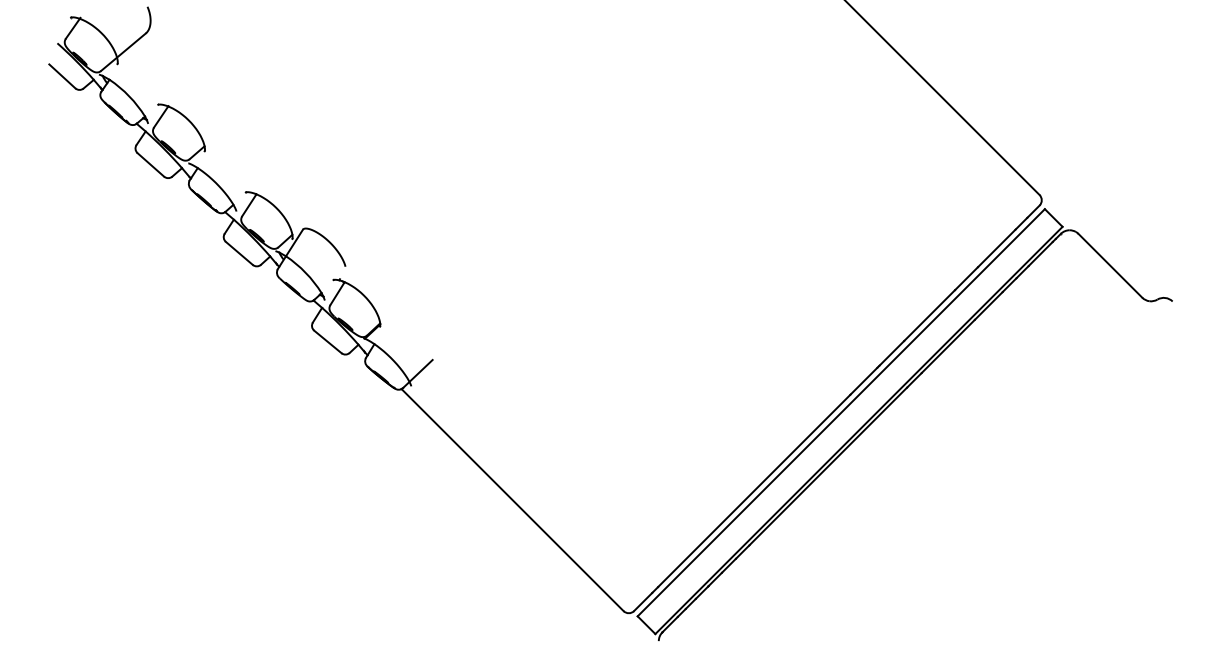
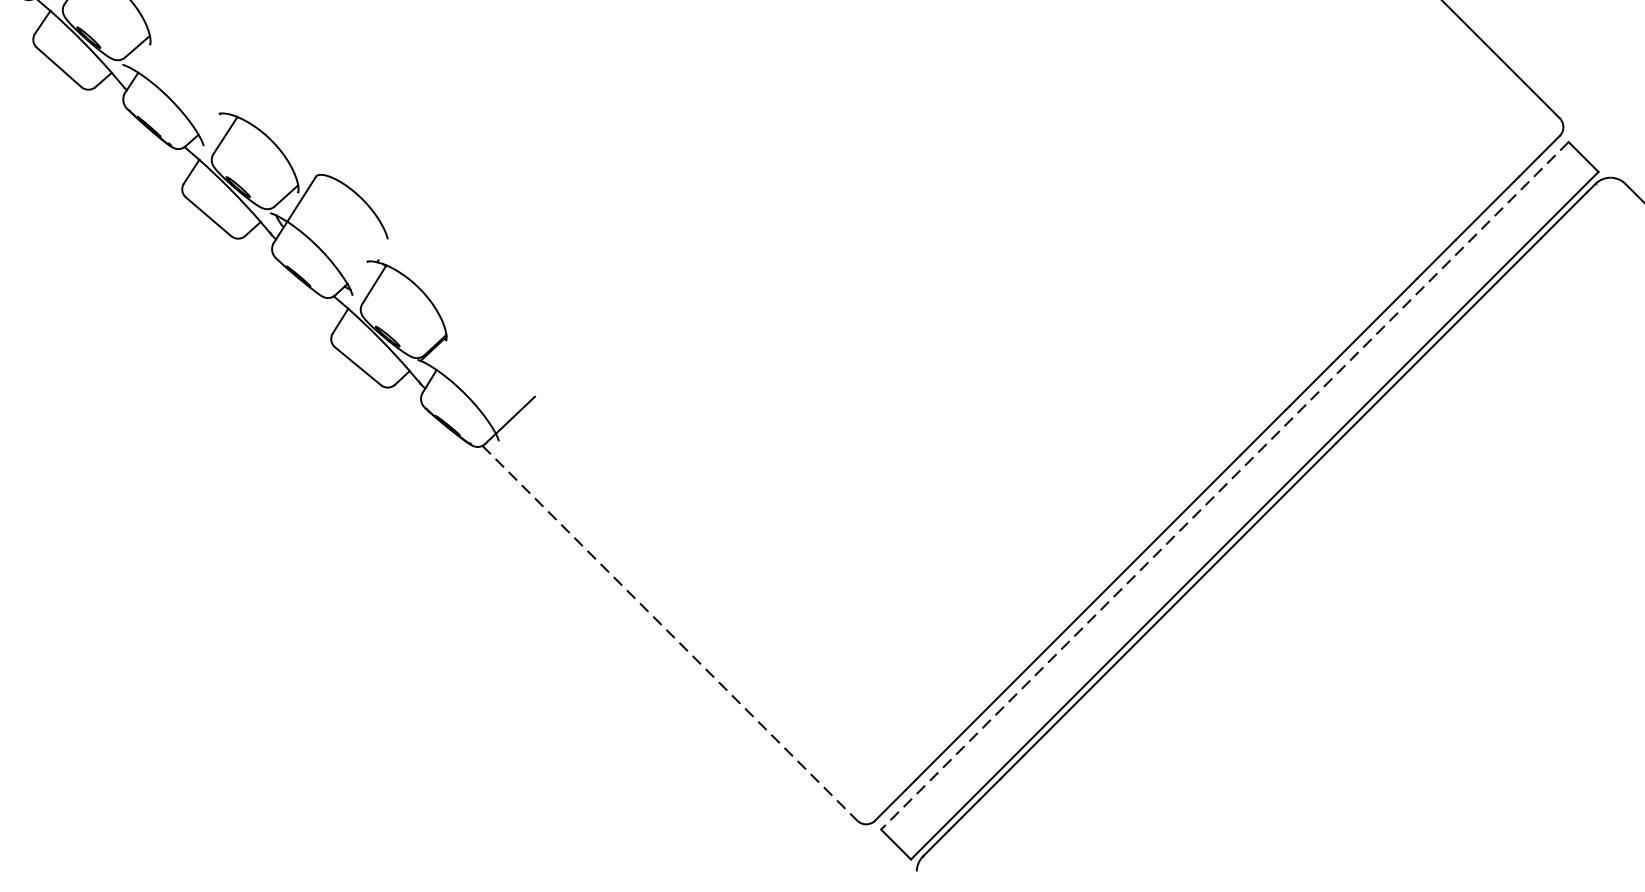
line: (841, 412) -> (1225, 485), solid -> dashed
line: (512, 500) -> (669, 633), solid -> dashed

